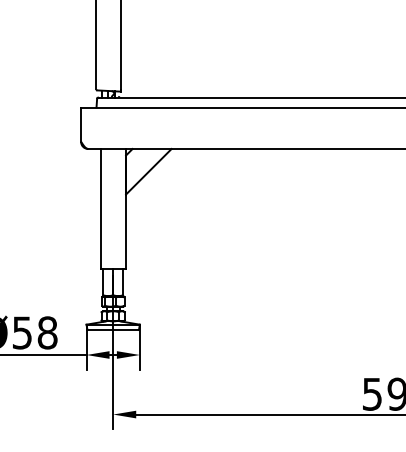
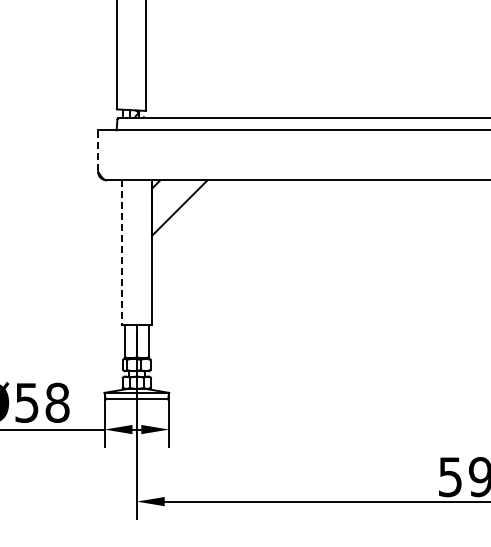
line: (80, 124) -> (97, 150), solid -> dashed
line: (100, 209) -> (121, 253), solid -> dashed

